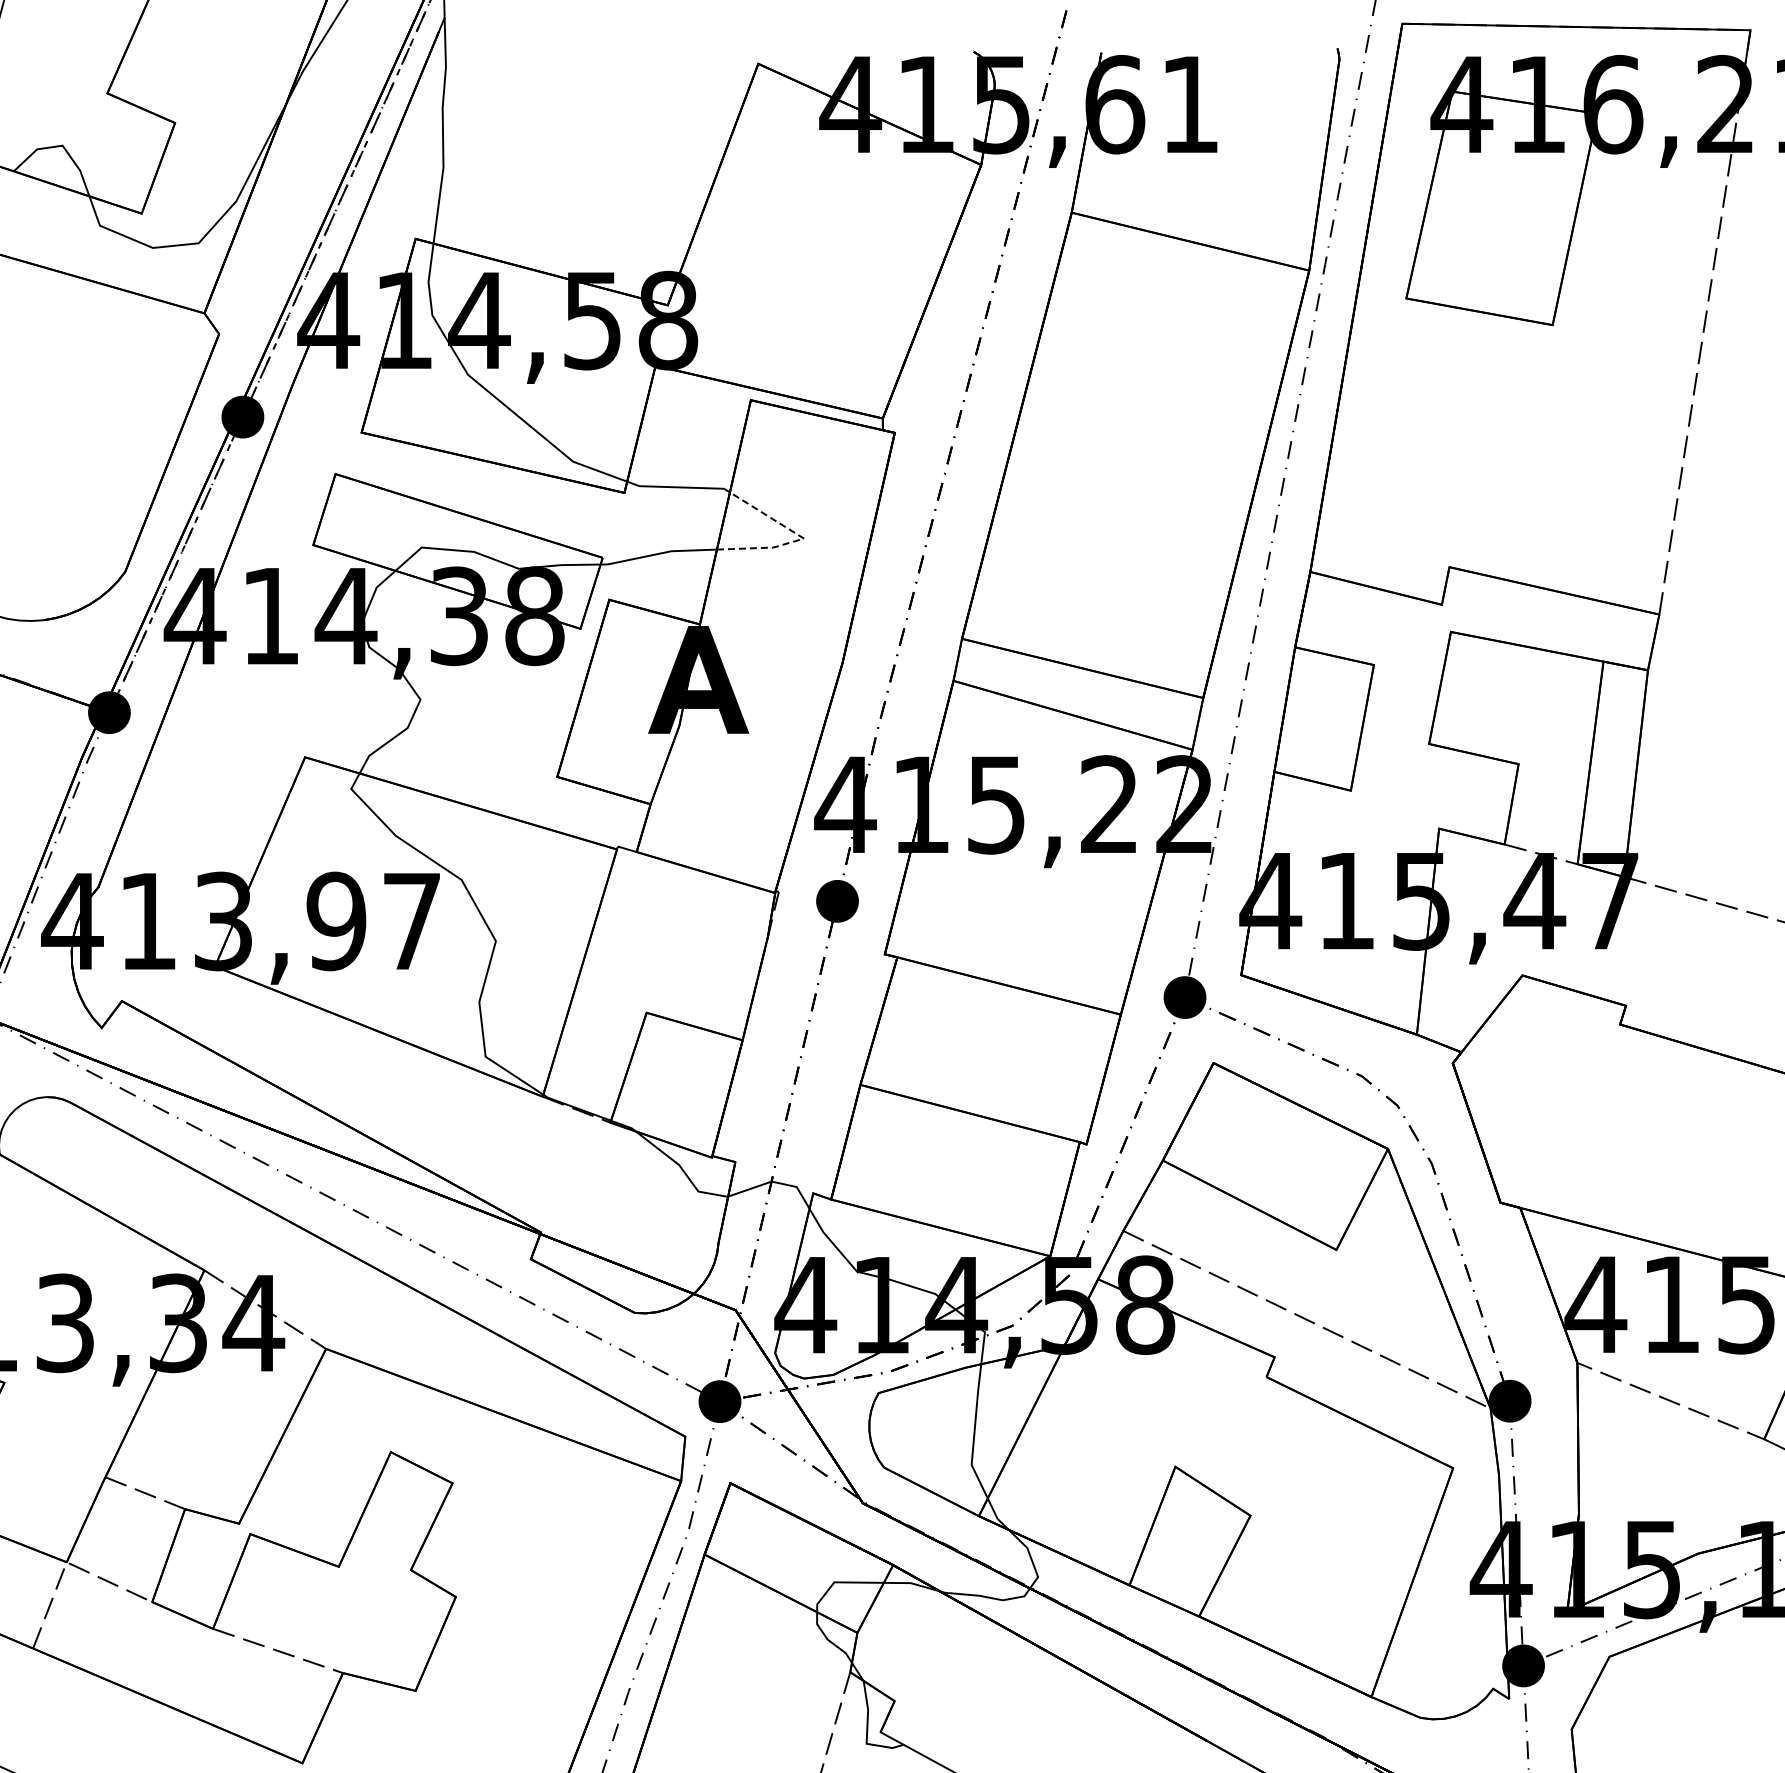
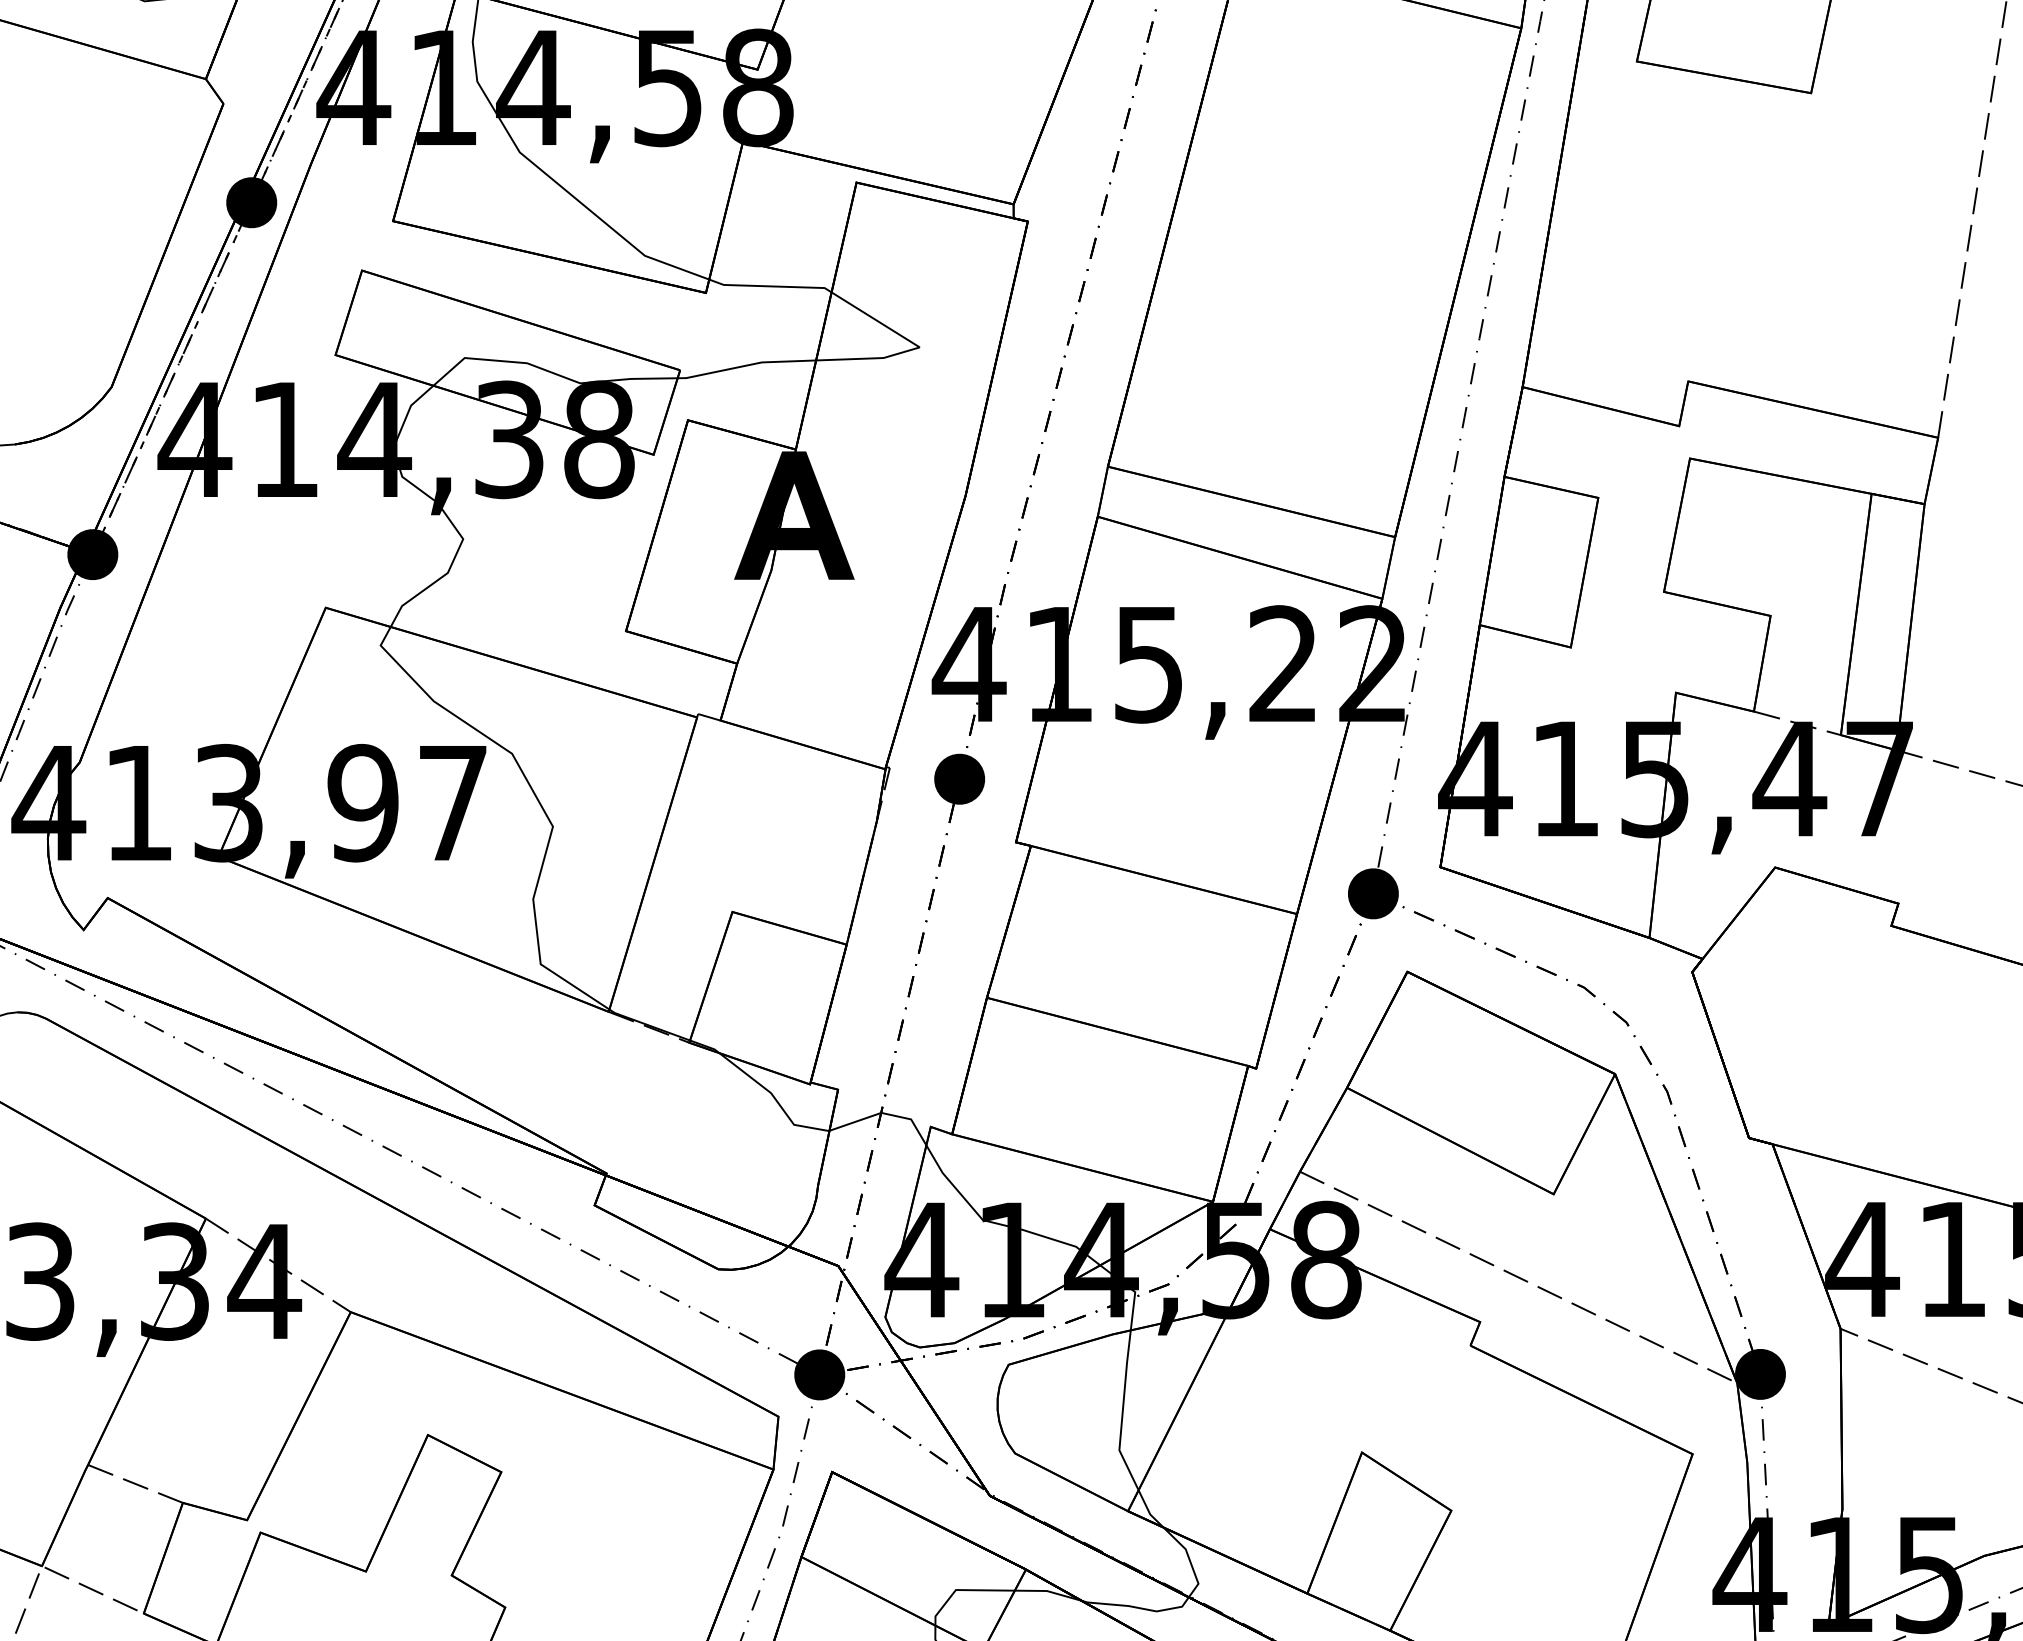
line: (804, 538) -> (920, 347), dashed -> solid

